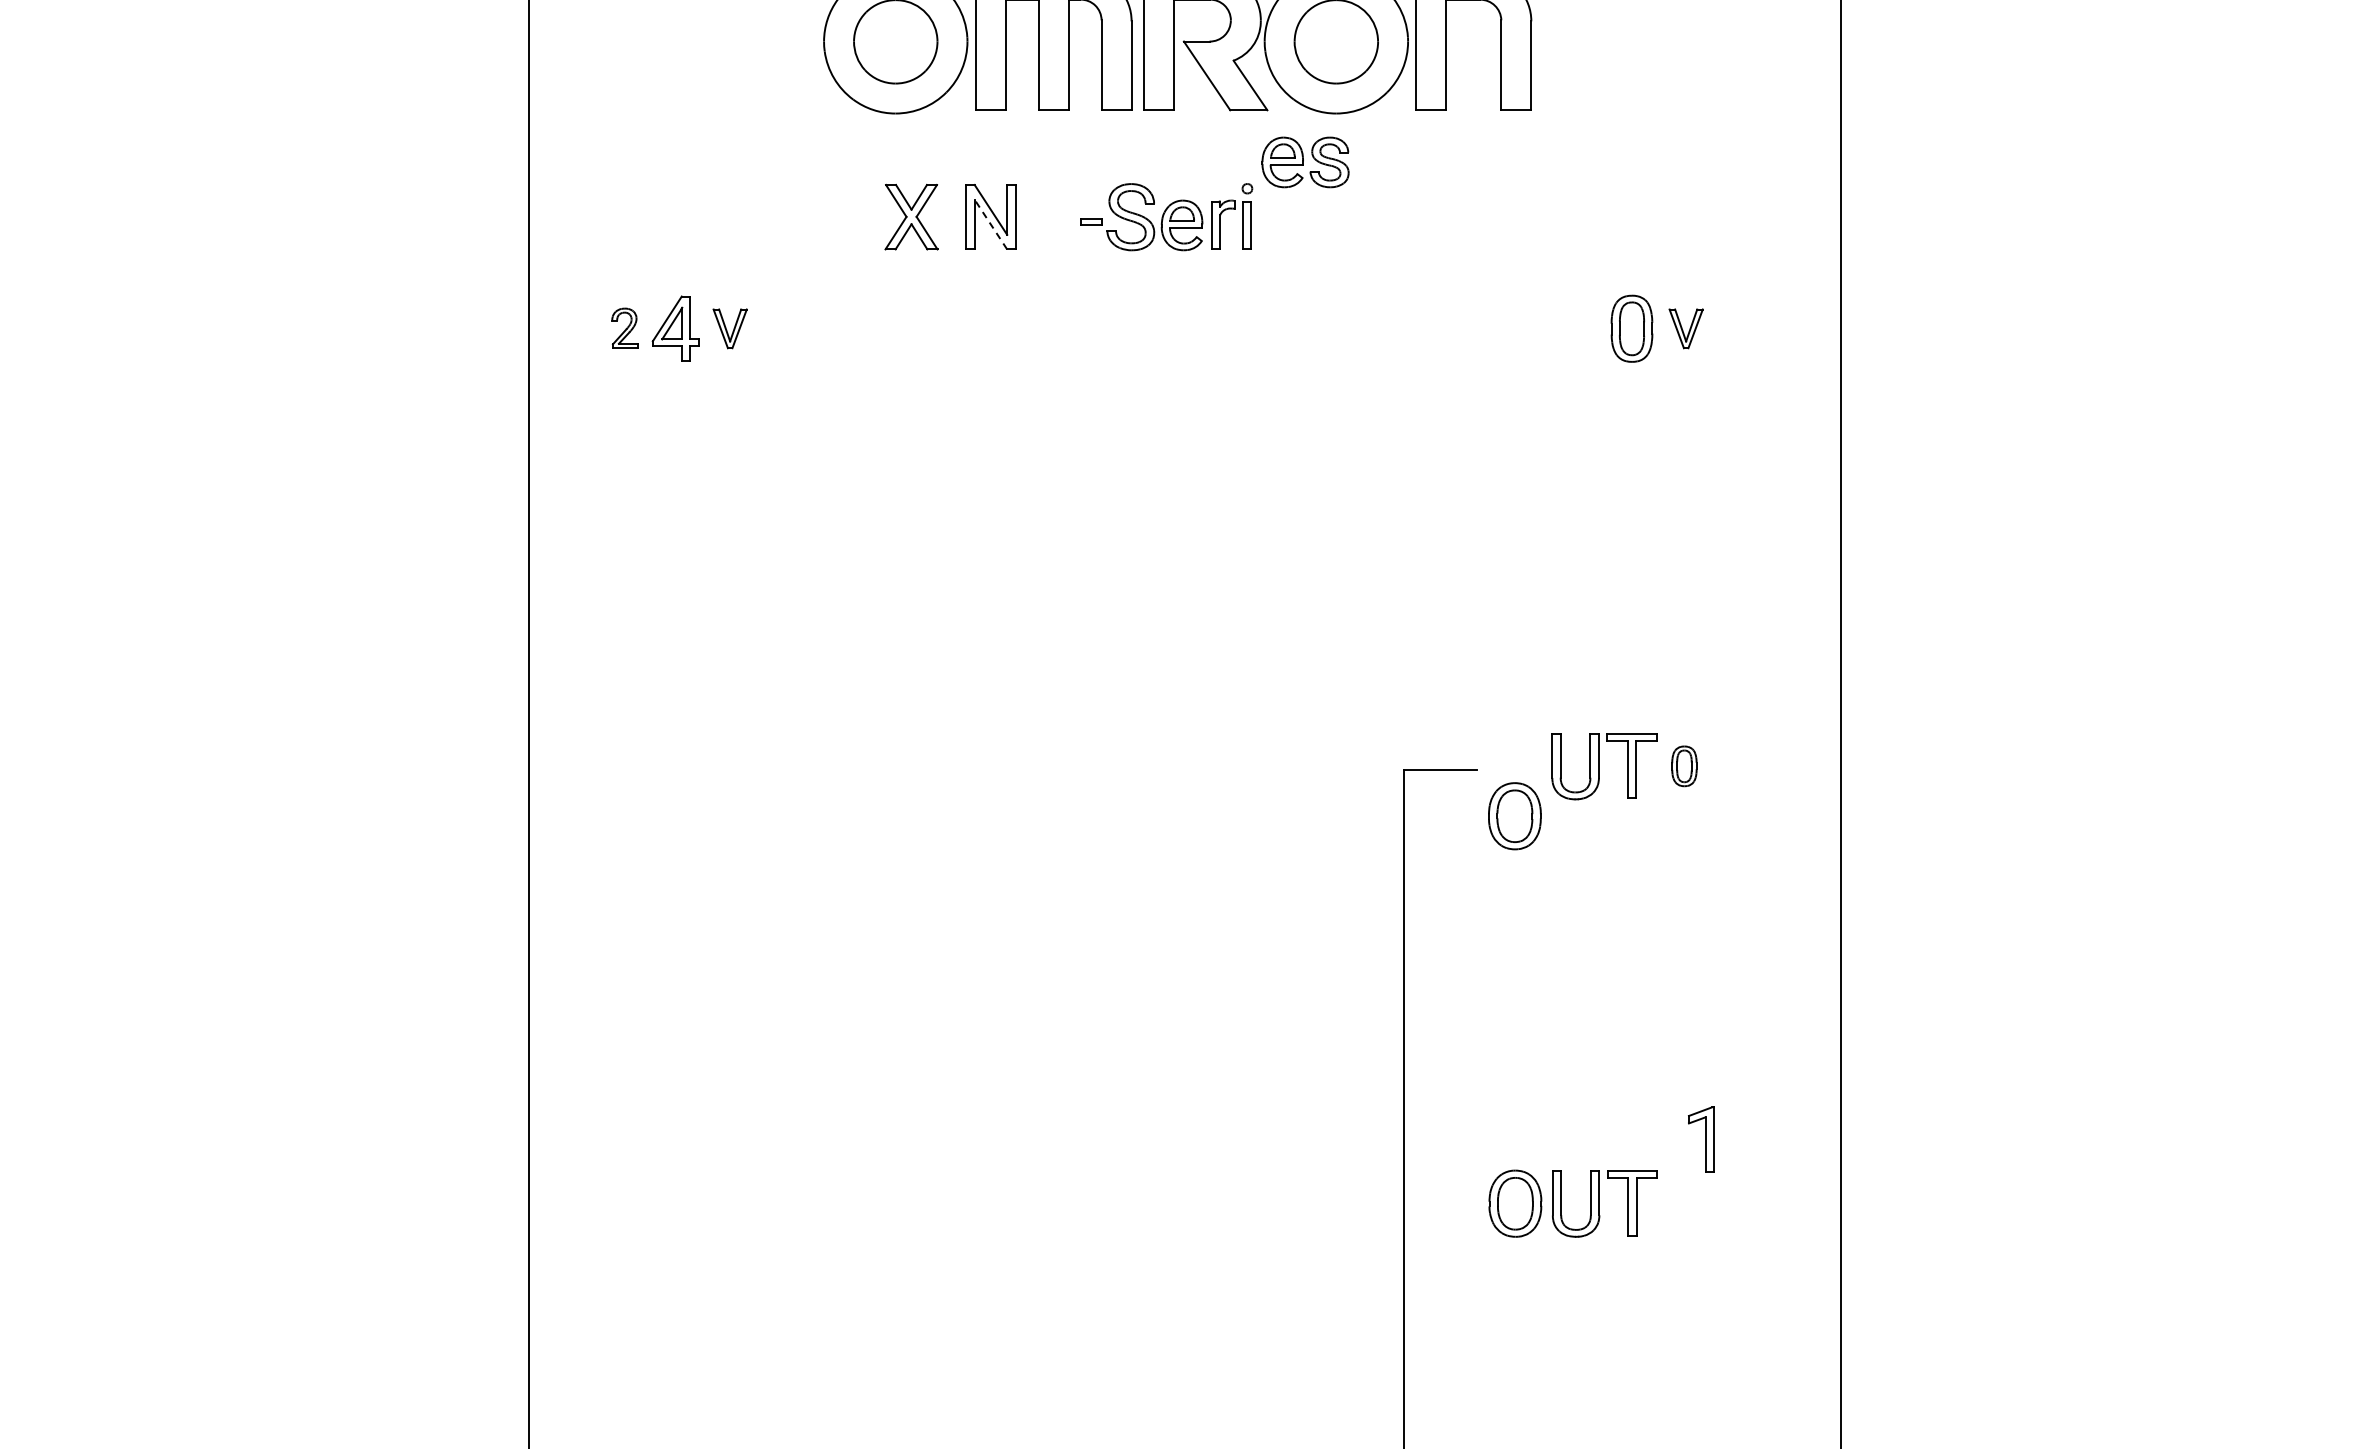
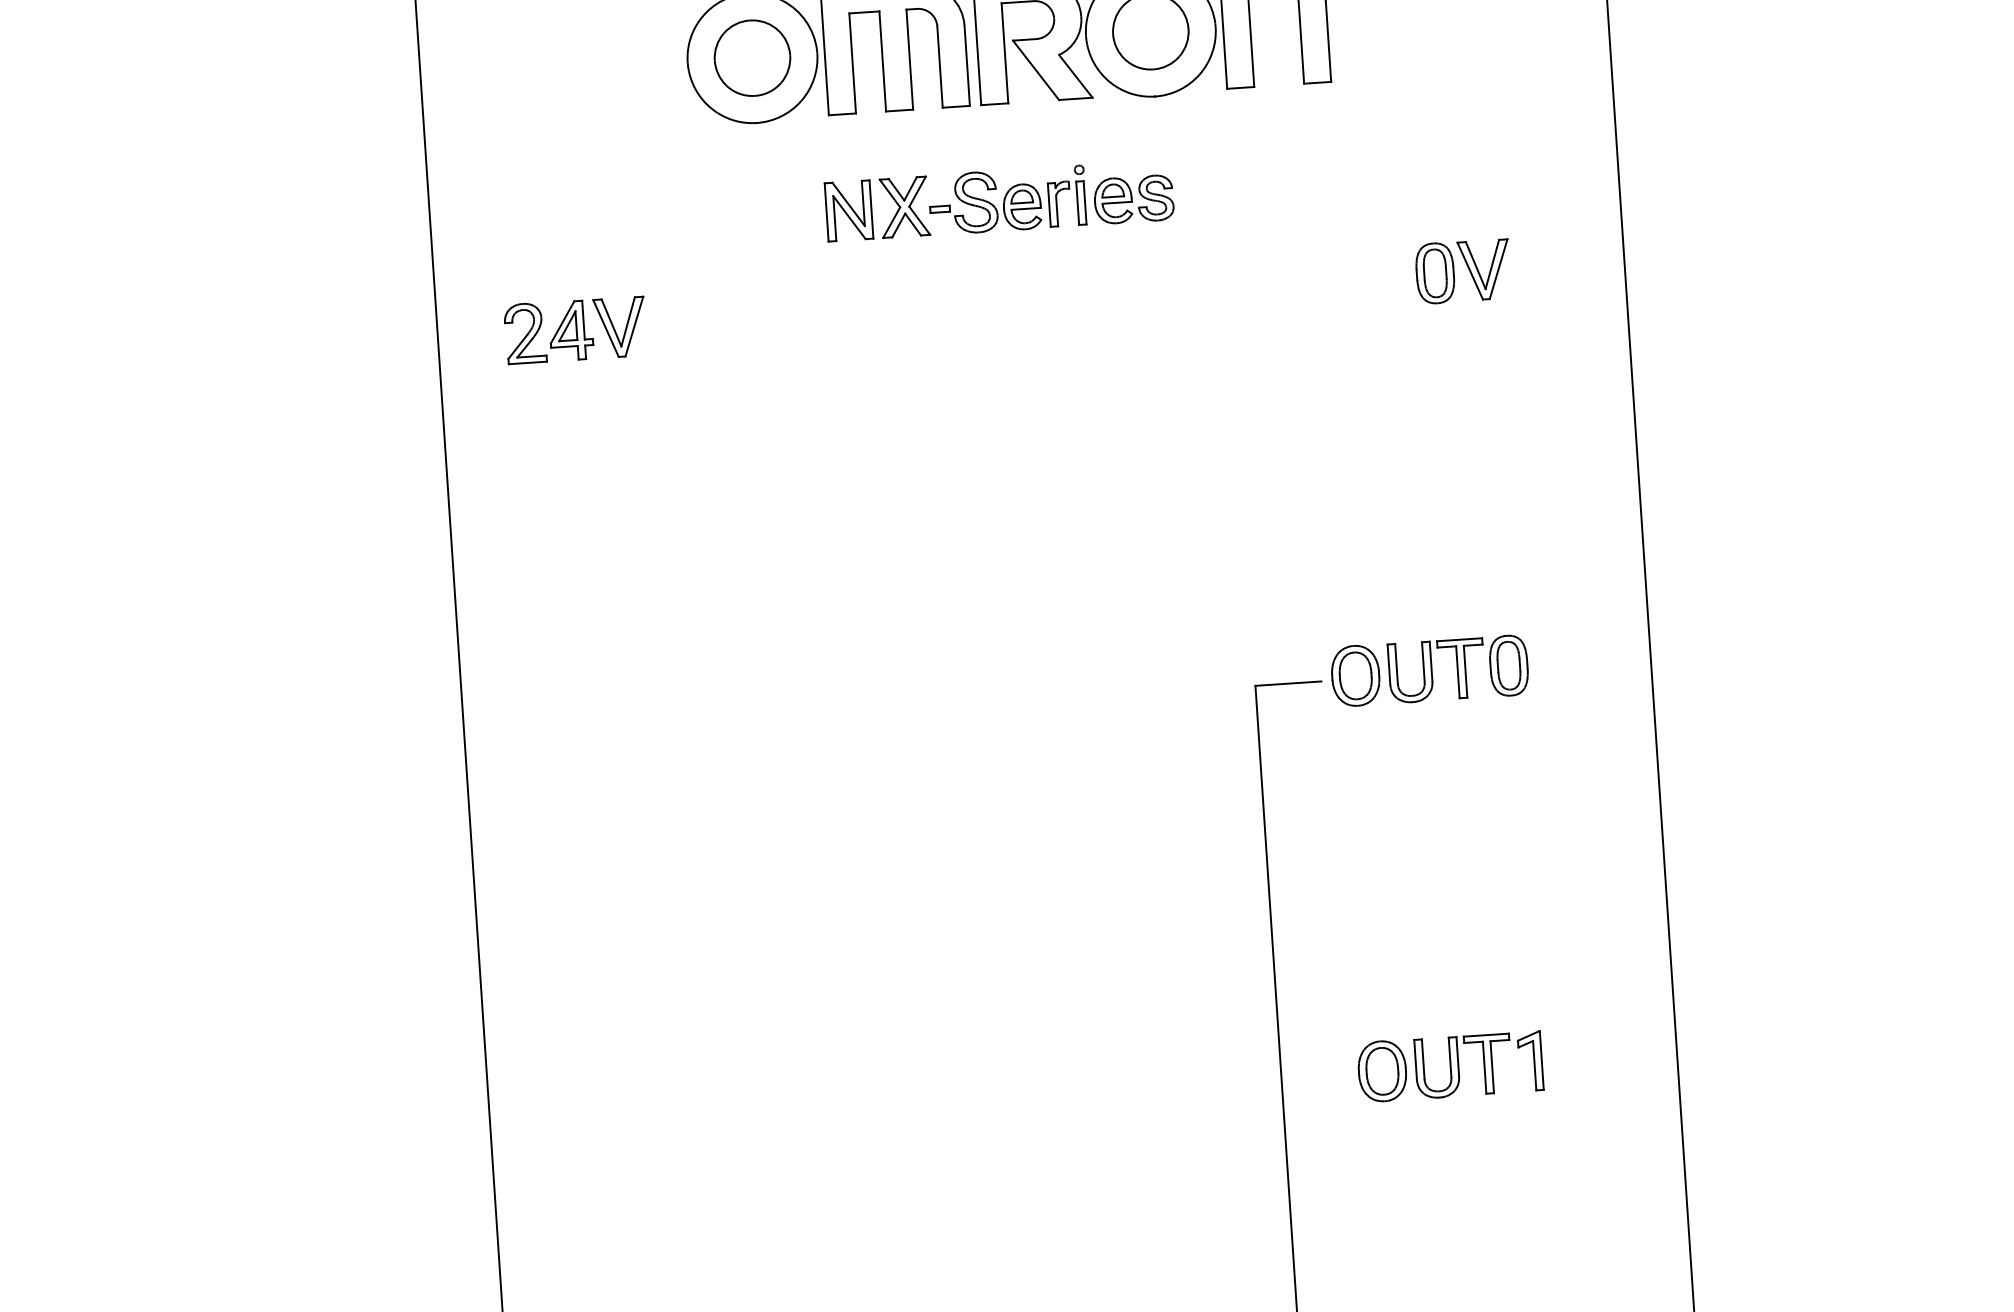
part: (1305, 162) -> (1133, 199), moved
part: (911, 216) -> (904, 206), moved
line: (990, 224) -> (849, 217), dashed -> solid
part: (624, 327) -> (524, 332), size x1.67
part: (729, 328) -> (619, 327), size x1.67
part: (1685, 328) -> (1483, 269), size x1.67
part: (1684, 766) -> (1509, 665), size x1.67
part: (1514, 816) -> (1355, 676), moved
part: (1701, 1139) -> (1530, 1061), moved

